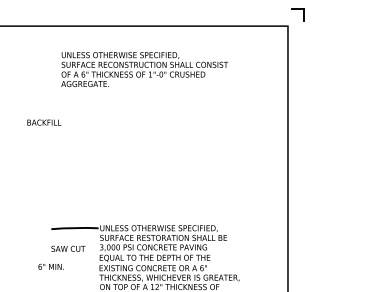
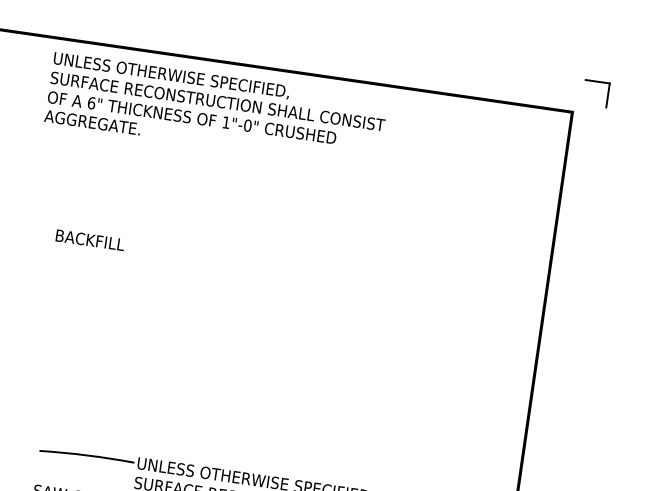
text: (144, 69) -> (215, 110), moved
text: (44, 122) -> (90, 239), moved

